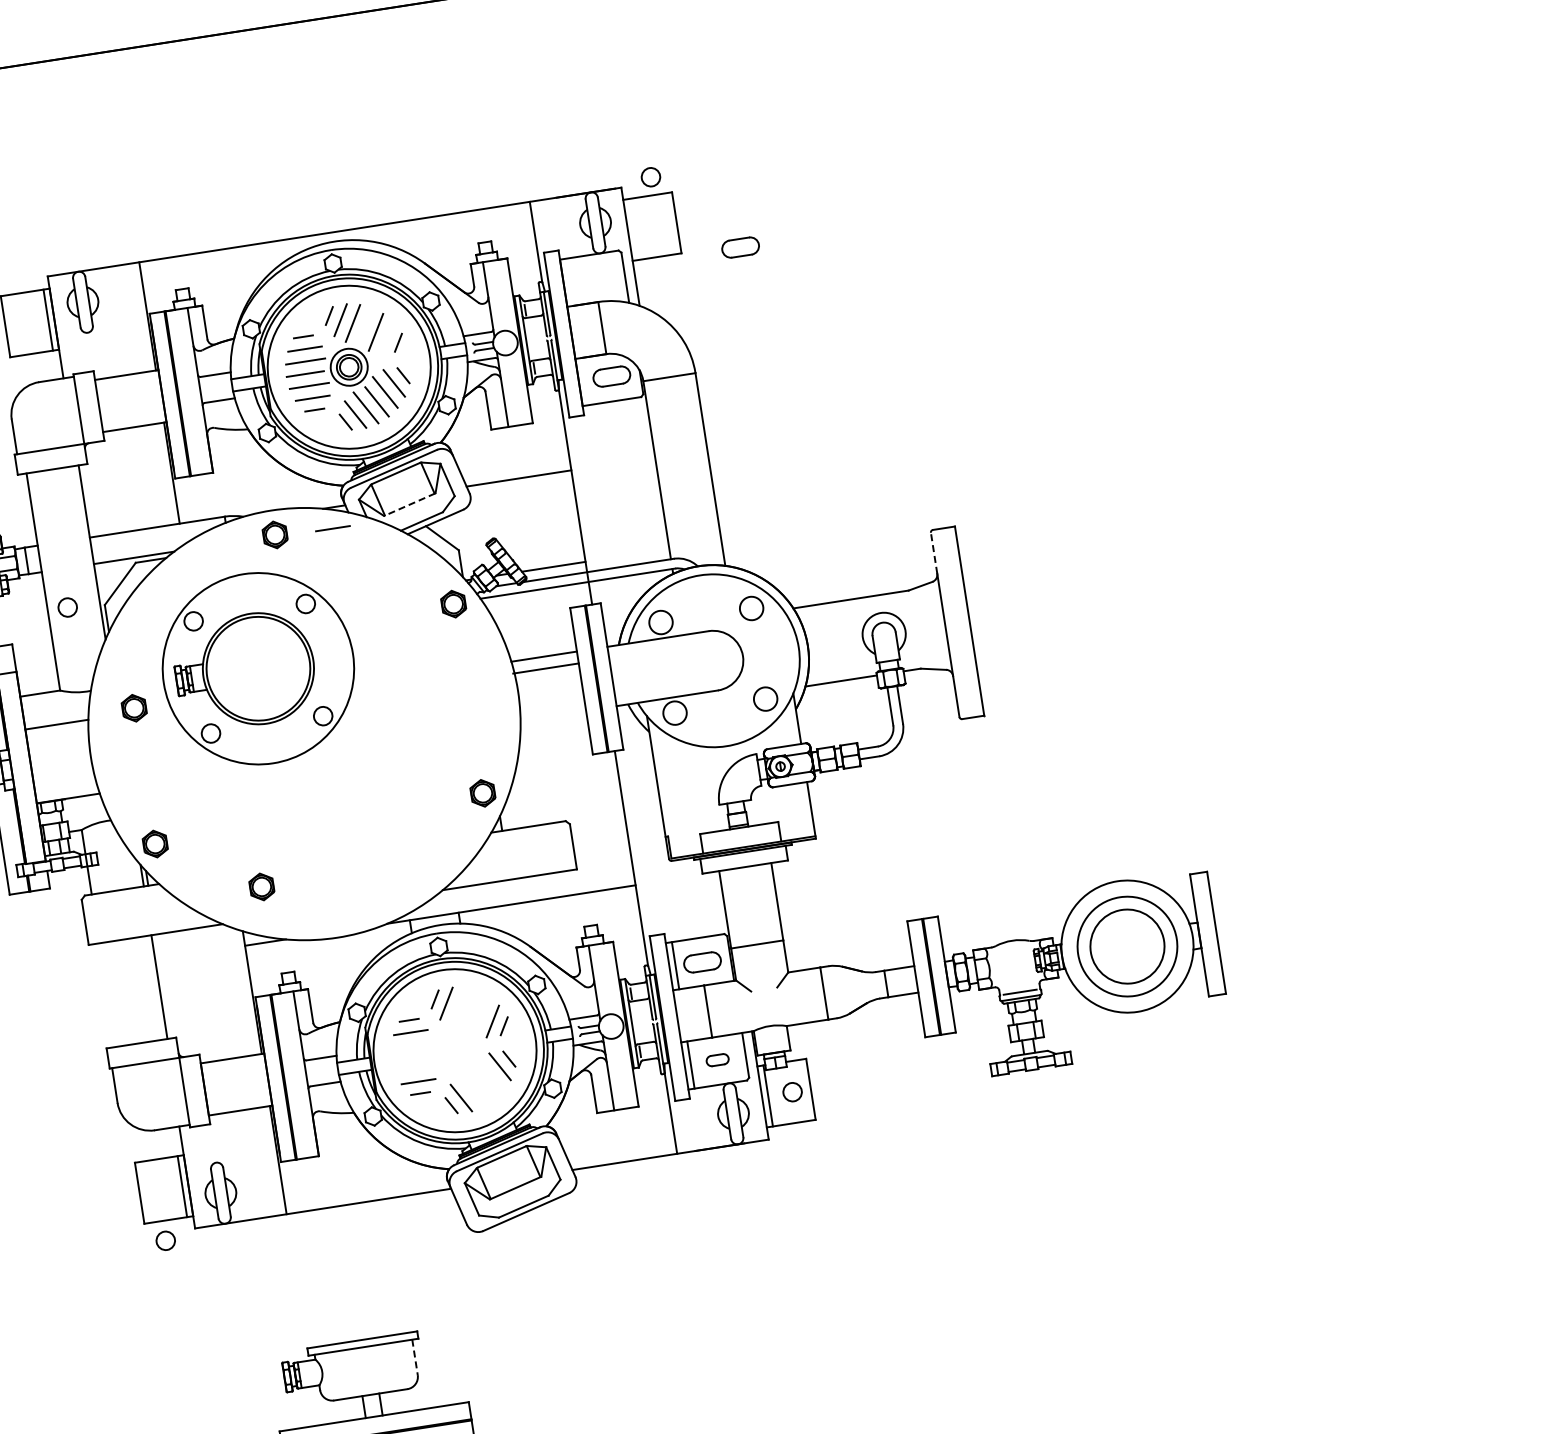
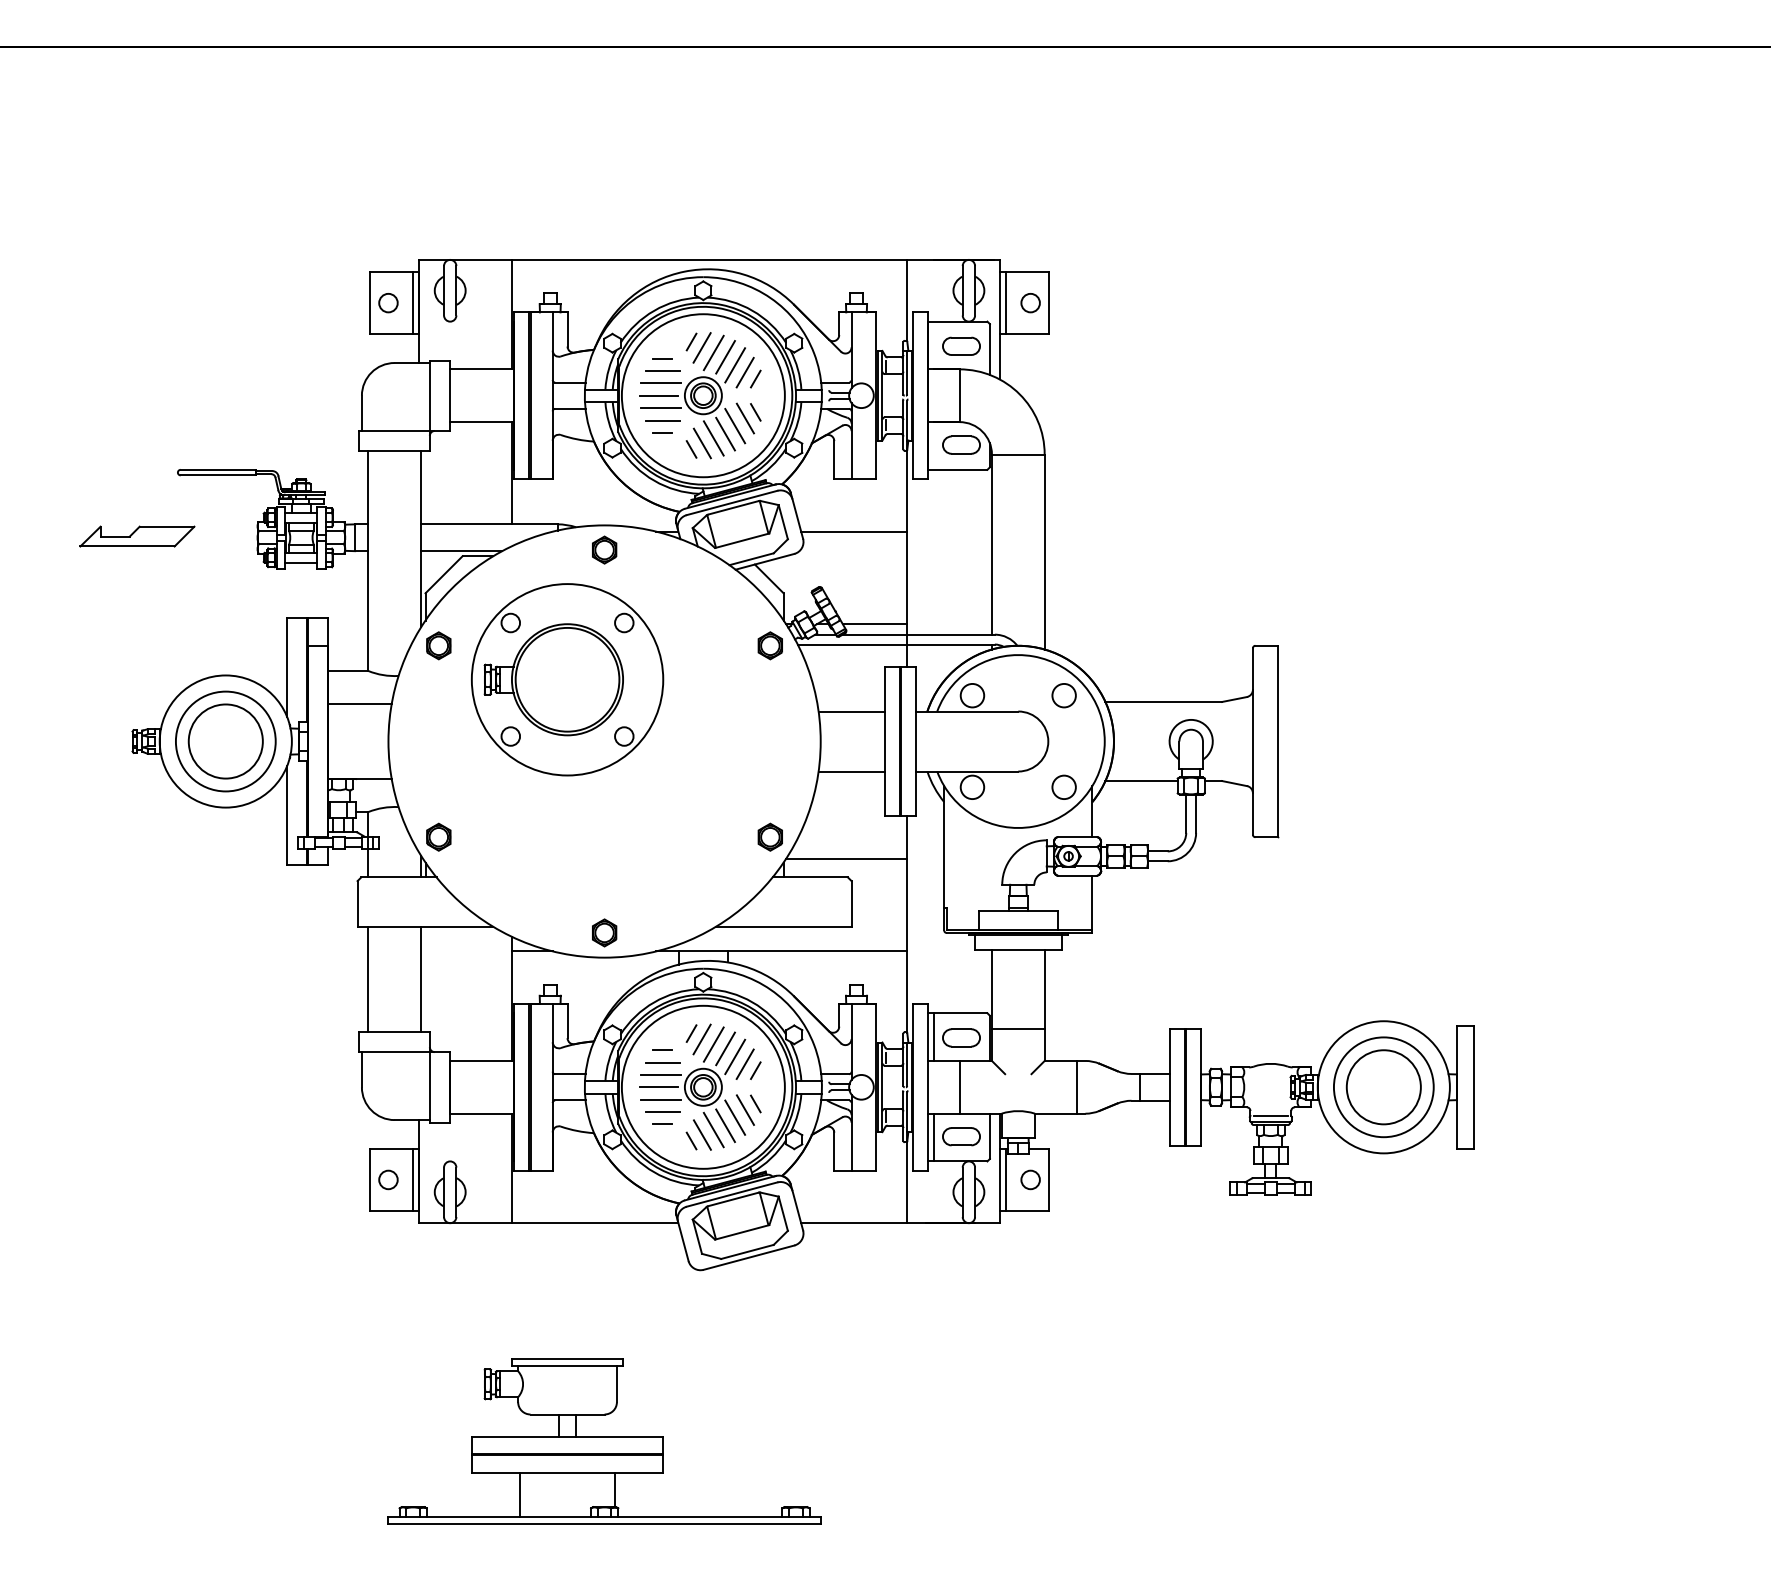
circle: (650, 177) -> (1030, 303), moved
line: (633, 228) -> (1005, 302), added
part: (740, 246) -> (961, 345), moved
line: (365, 326) -> (725, 357), added
line: (386, 338) -> (744, 372), added
line: (410, 504) -> (742, 540), dashed -> solid
line: (332, 528) -> (662, 552), removed
line: (933, 553) -> (1252, 669), dashed -> solid
circle: (67, 607) -> (388, 303), moved
line: (545, 668) -> (851, 771), moved
part: (133, 707) -> (438, 645), moved
line: (561, 802) -> (846, 858), added
part: (261, 886) -> (604, 932), moved
line: (107, 994) -> (368, 978), added
part: (444, 1052) -> (692, 1087), added
part: (717, 1059) -> (961, 1136), size x1.67
circle: (165, 1240) -> (388, 1179), moved
line: (414, 1357) -> (616, 1384), dashed -> solid

